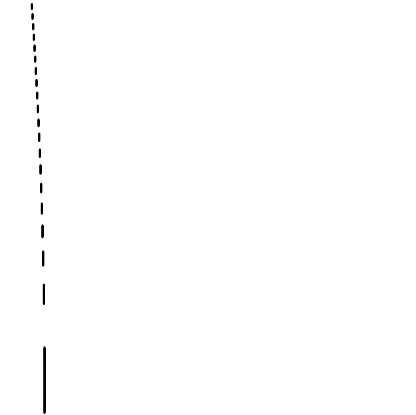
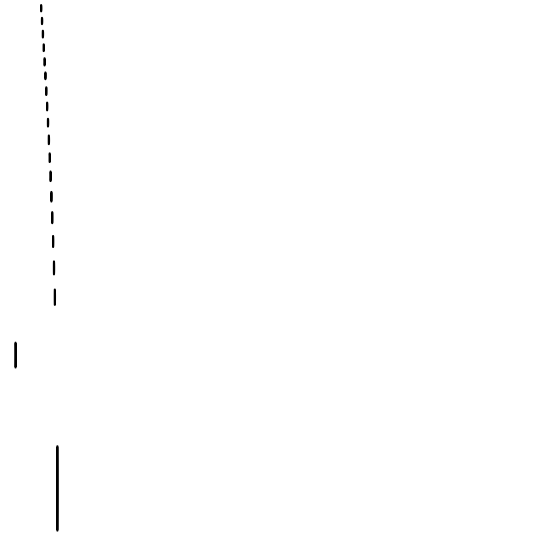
line: (43, 258) -> (55, 331), removed
line: (43, 293) -> (15, 354), moved

